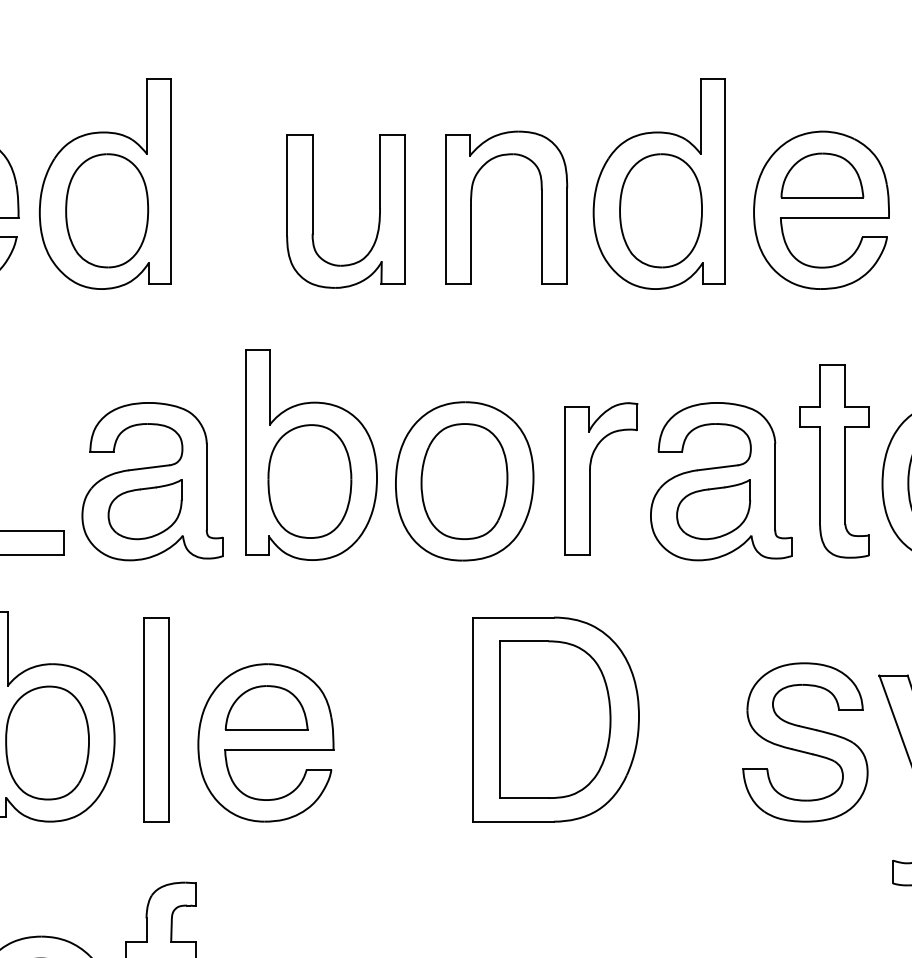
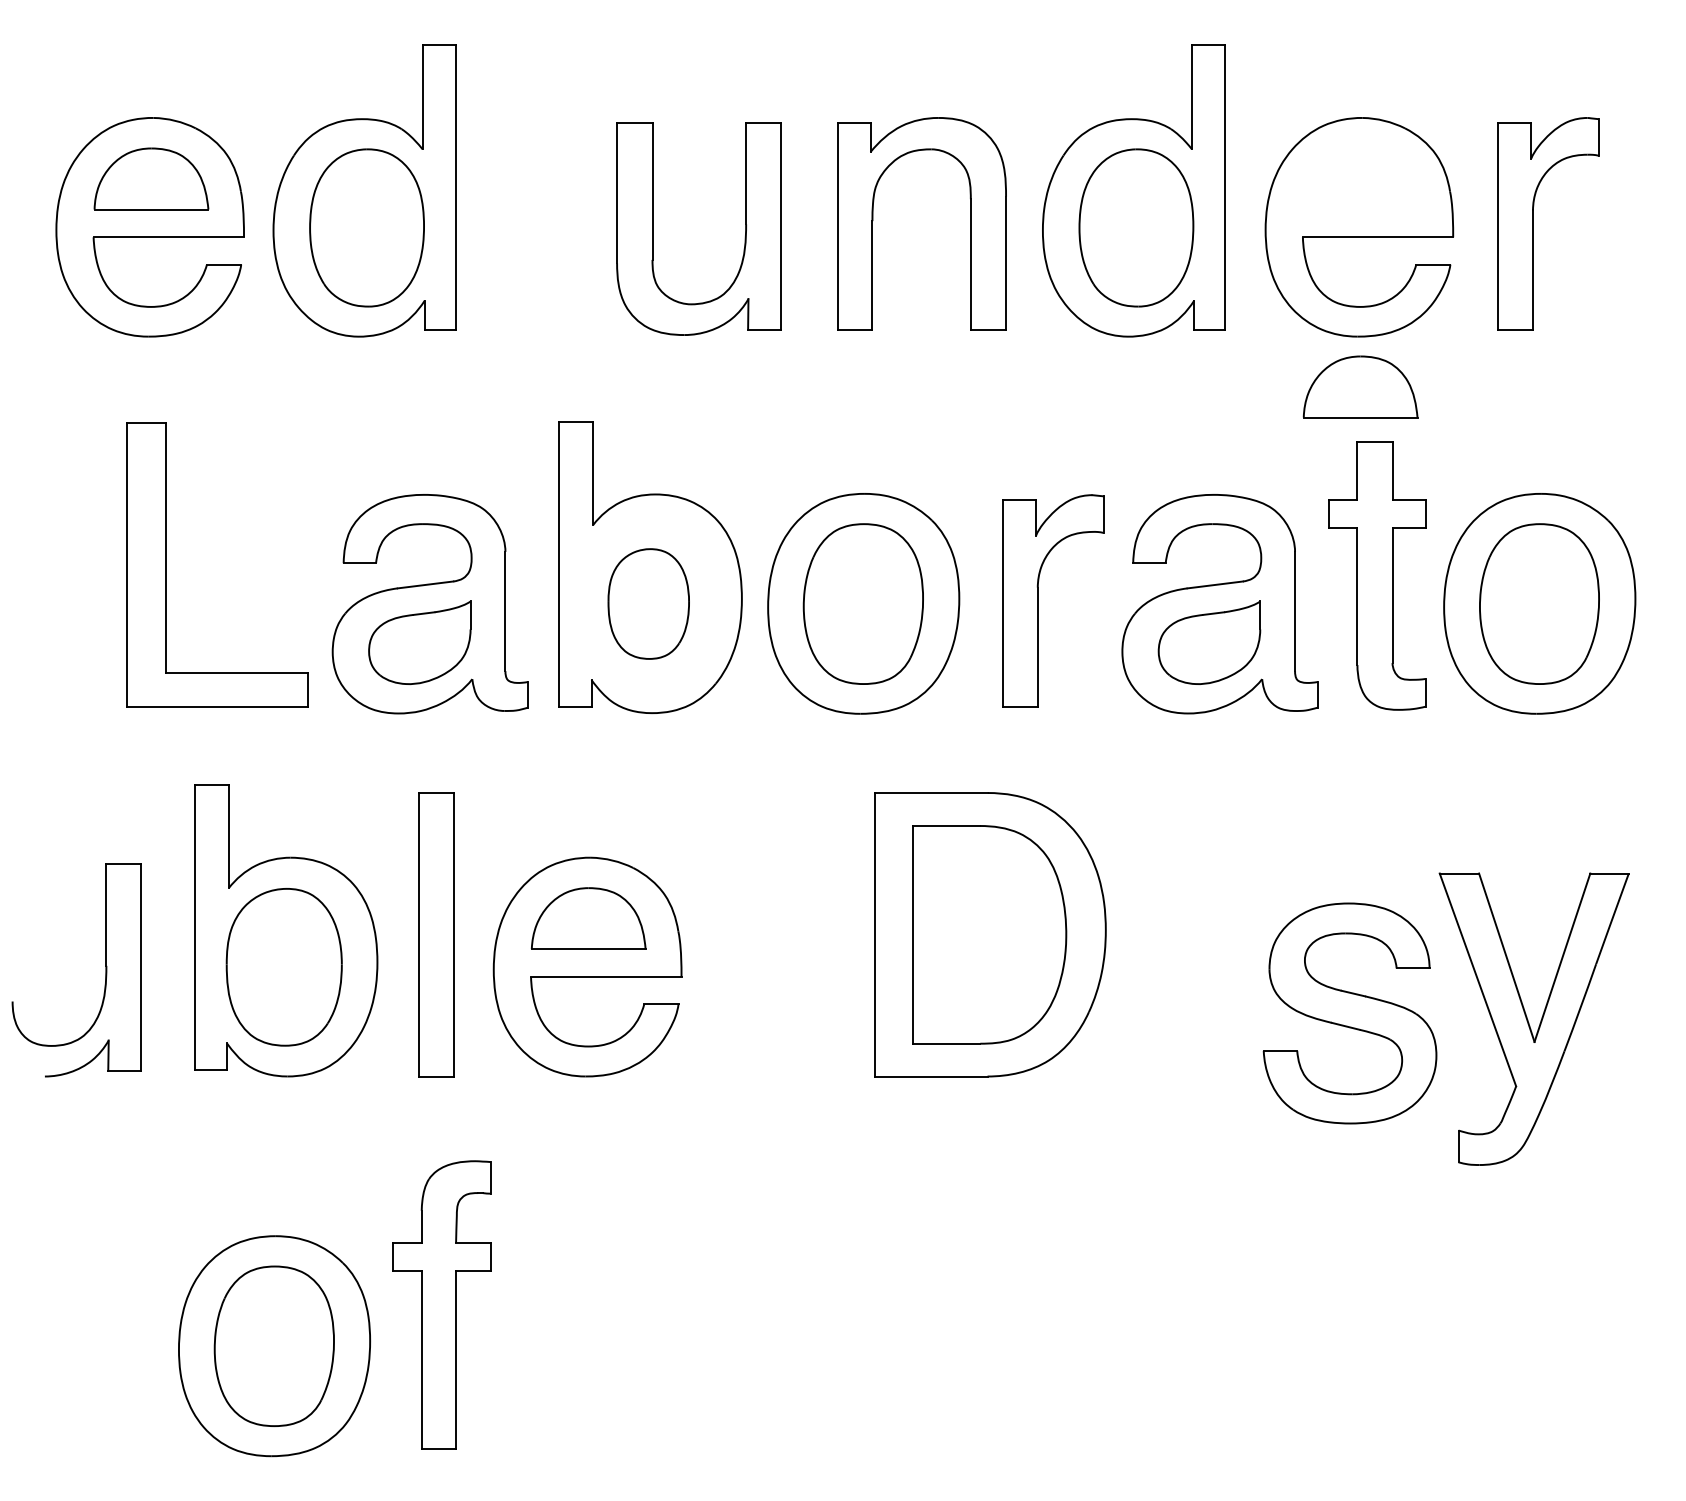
part: (822, 175) -> (1360, 386), moved
part: (309, 481) -> (648, 603), size x0.7
part: (805, 742) -> (1349, 1013), moved

